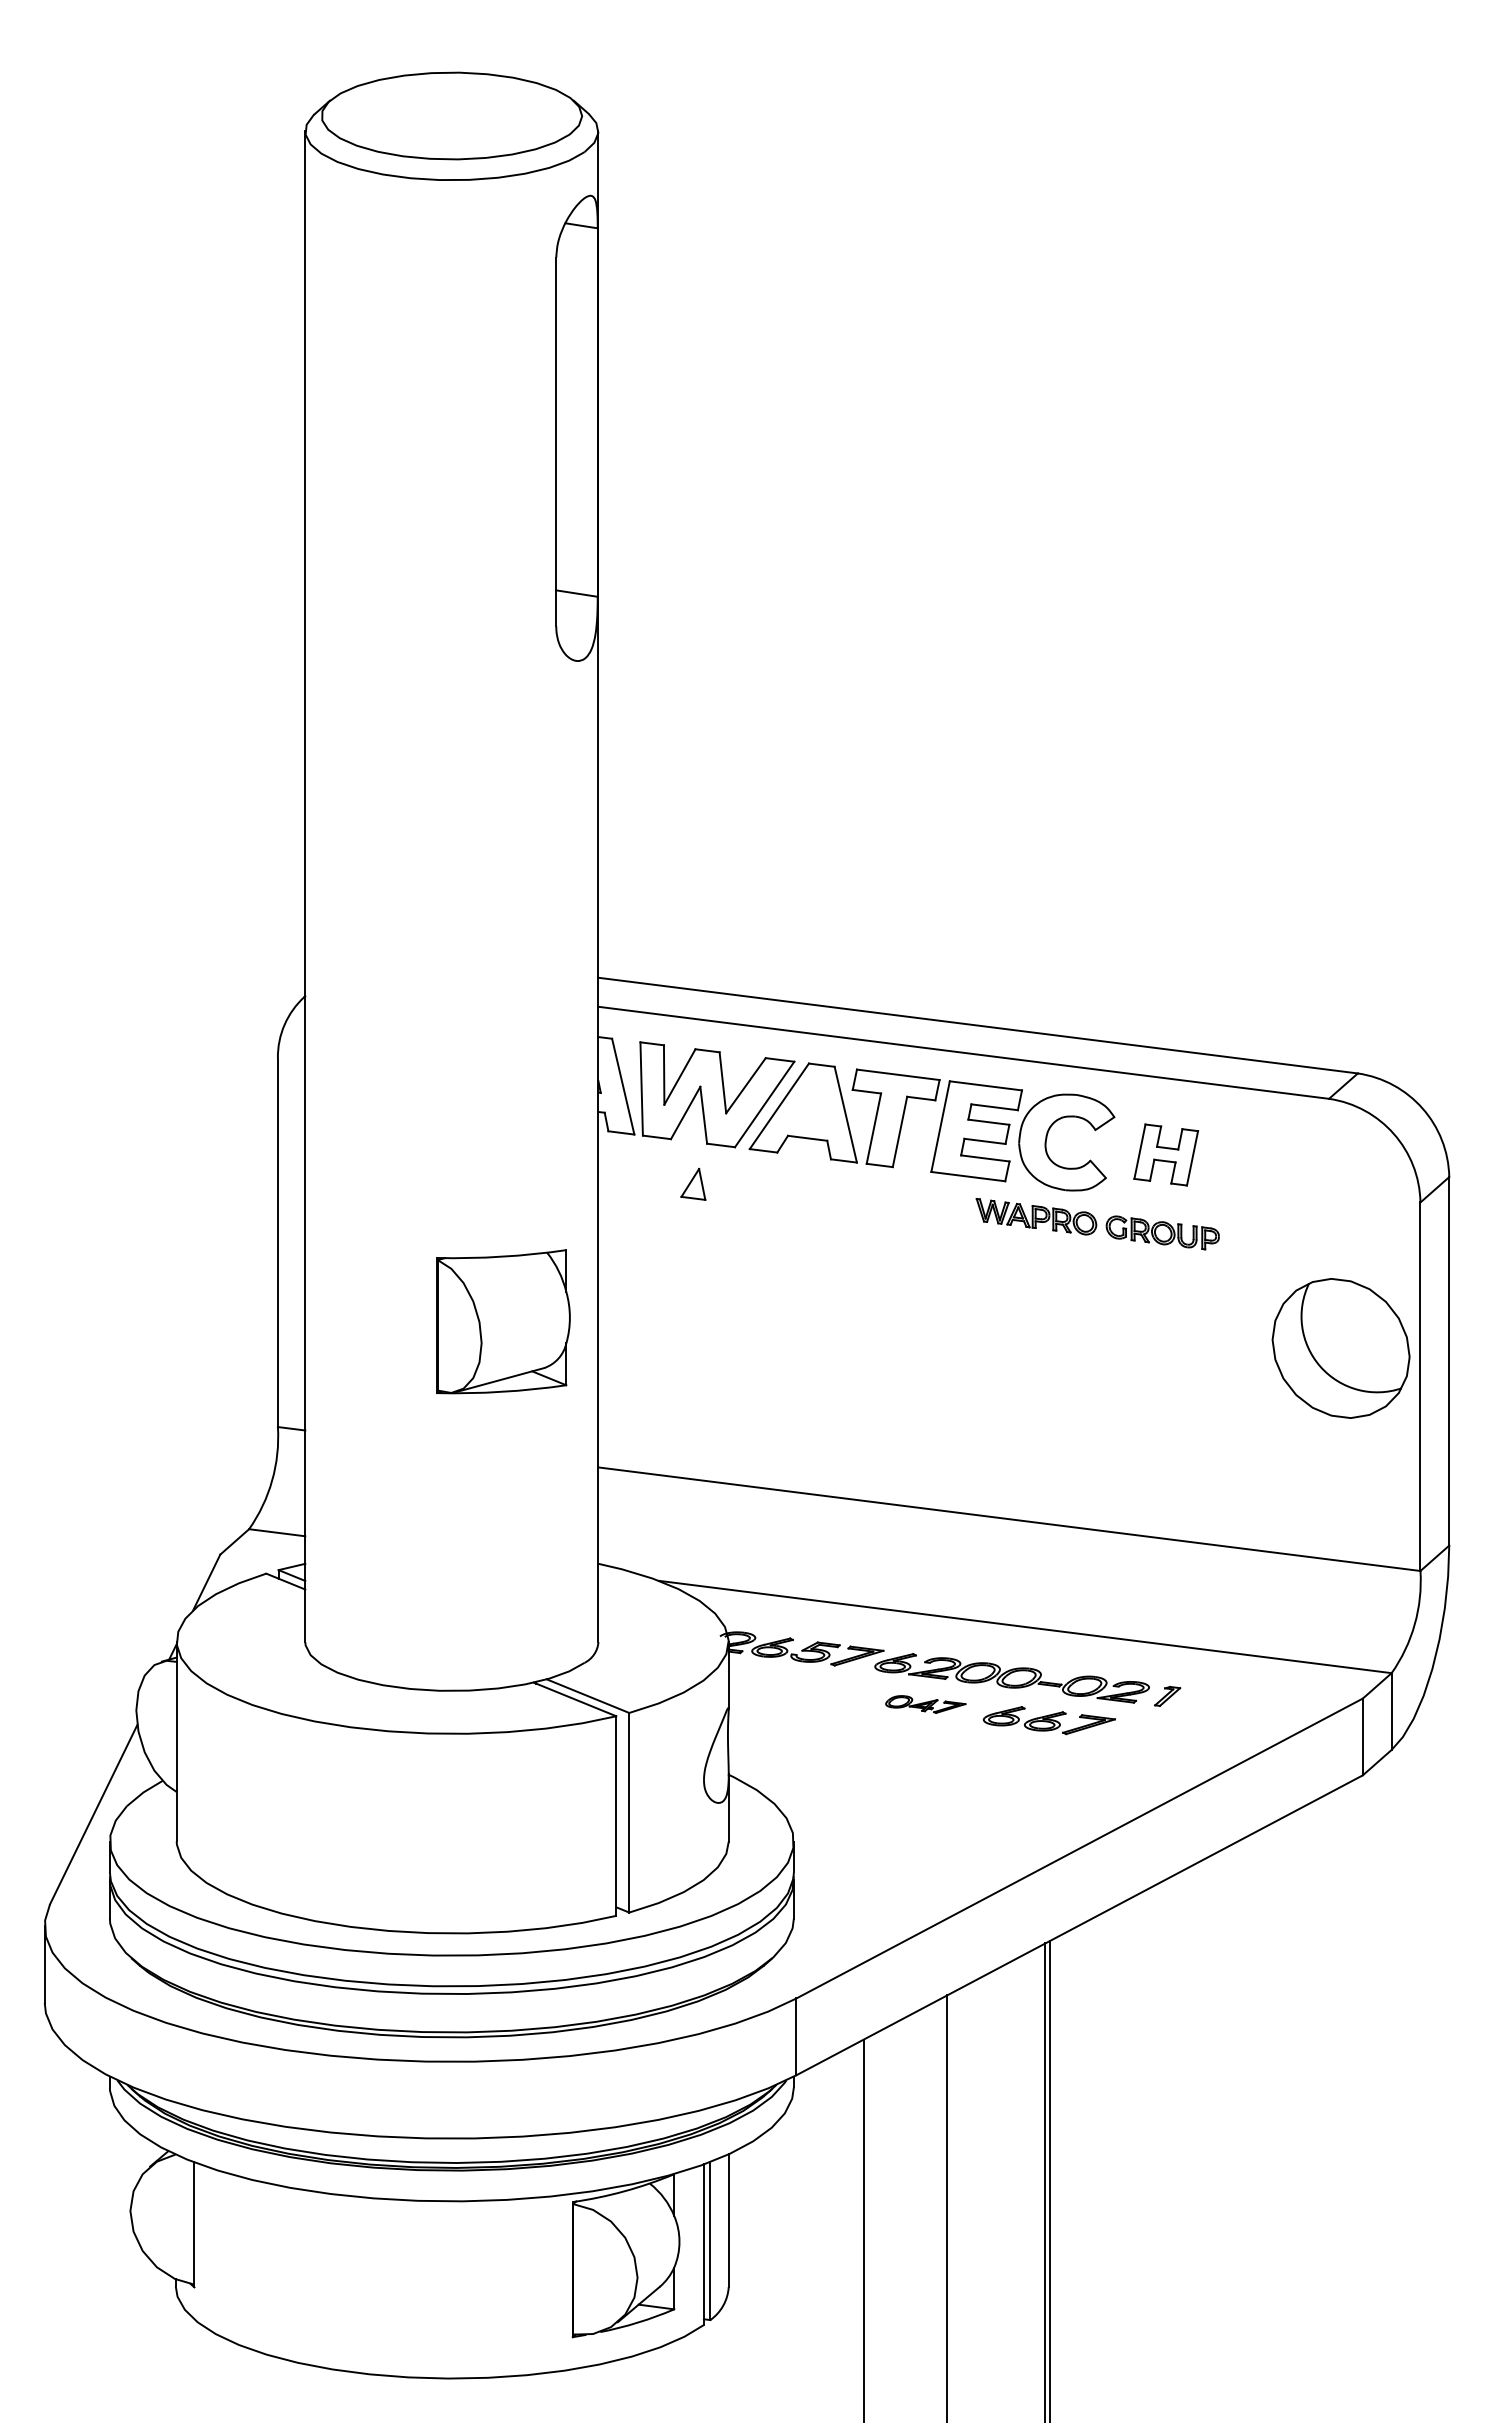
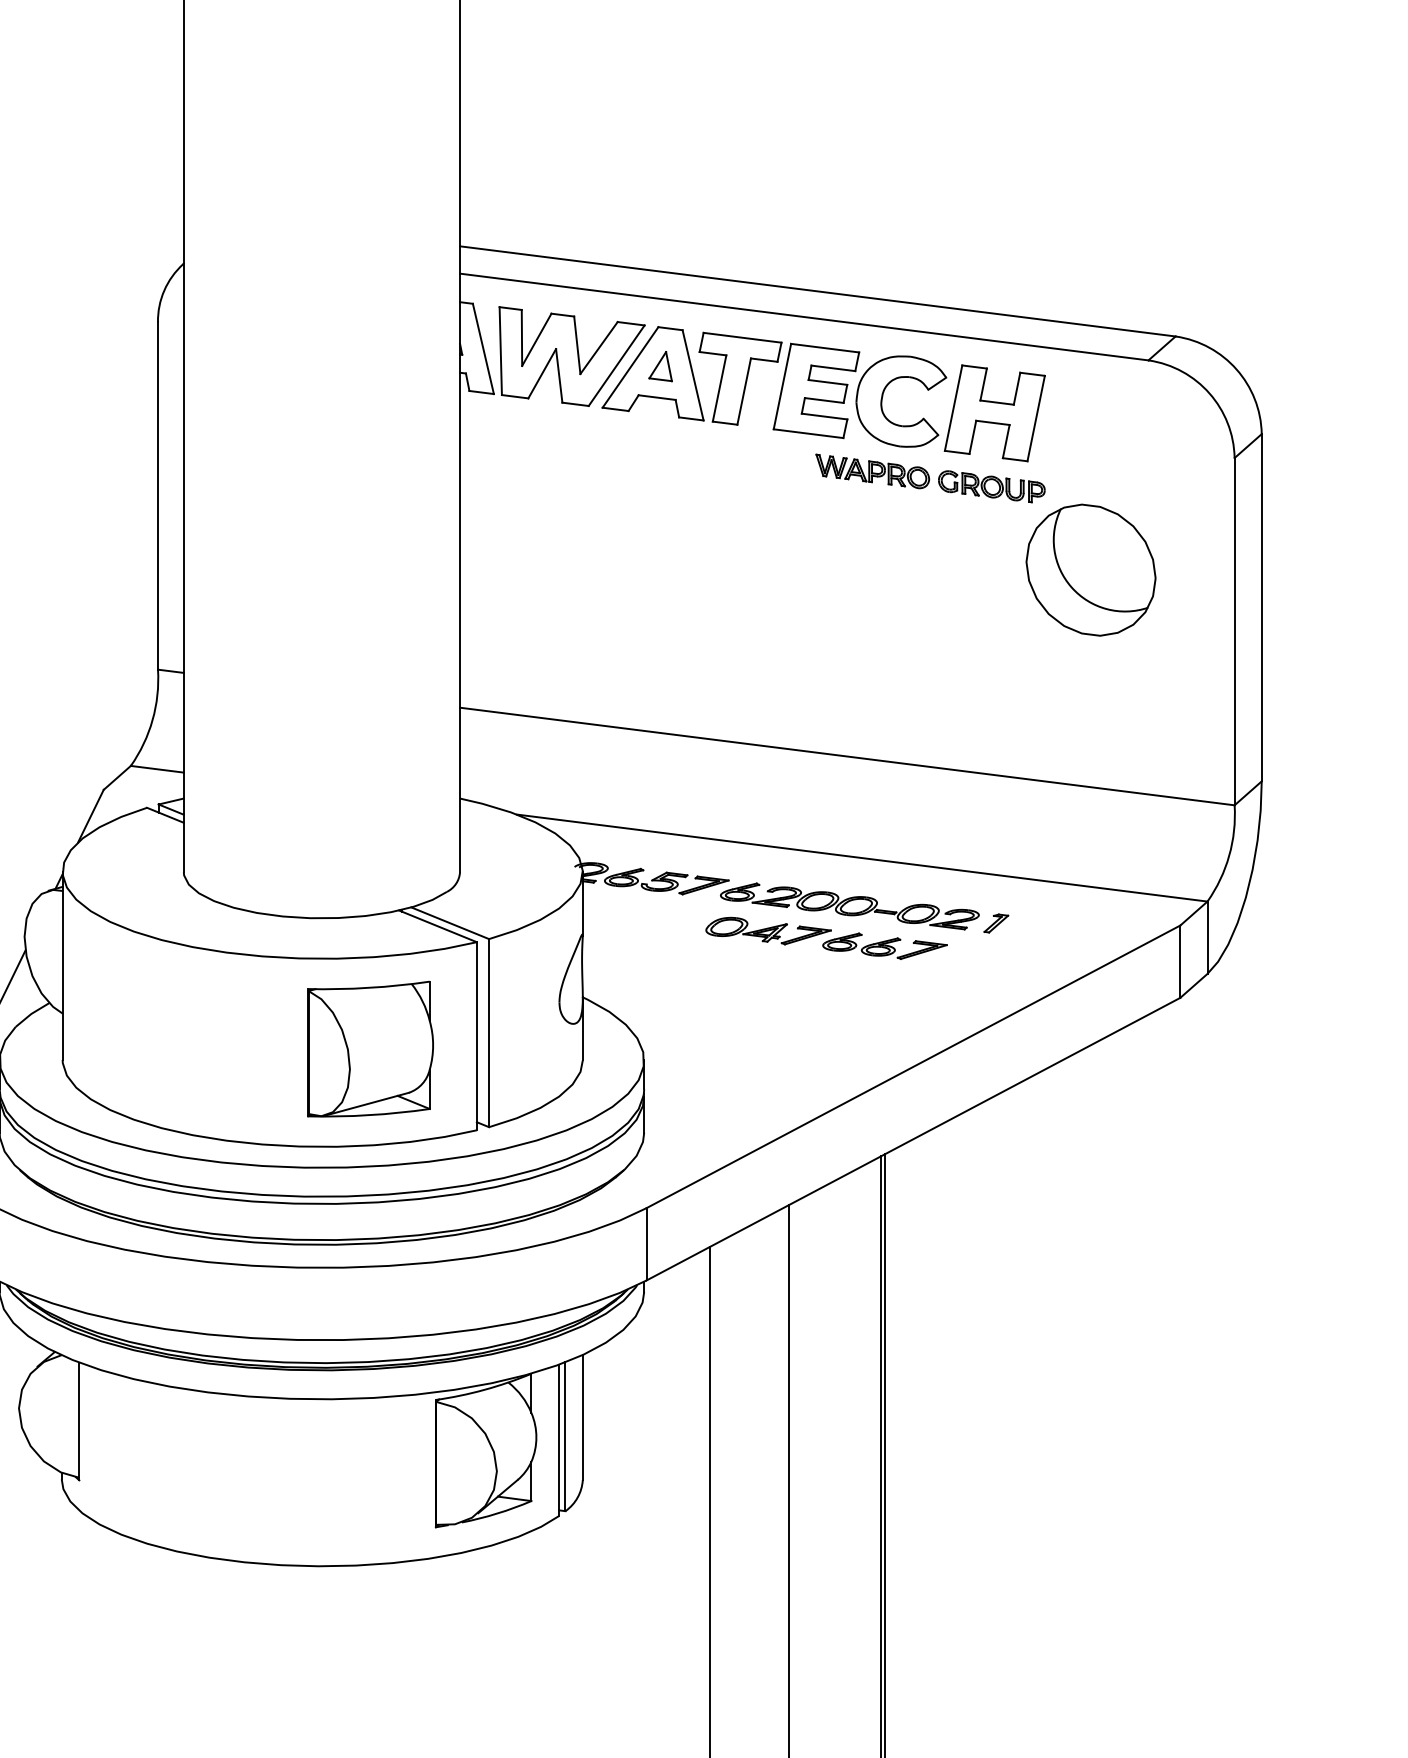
part: (1166, 1154) -> (995, 412), size x1.67
part: (693, 1184) -> (660, 366), moved
part: (503, 1321) -> (370, 1048), moved
part: (1340, 1348) -> (1090, 570), moved
part: (925, 1704) -> (768, 931), size x1.67

